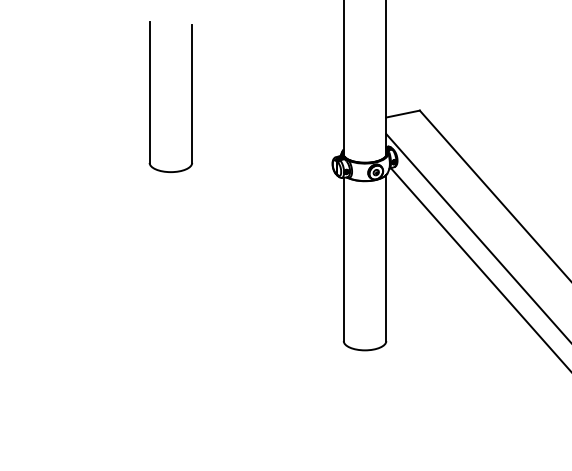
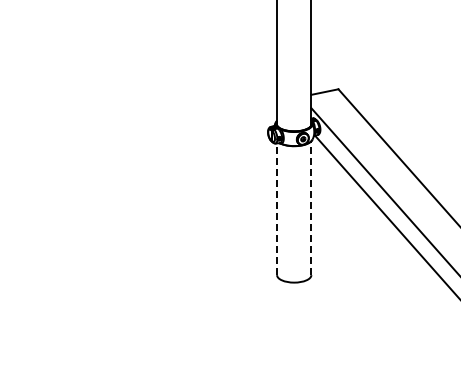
part: (150, 97) -> (121, 78), removed
line: (386, 258) -> (311, 208), solid -> dashed
line: (344, 259) -> (277, 209), solid -> dashed

